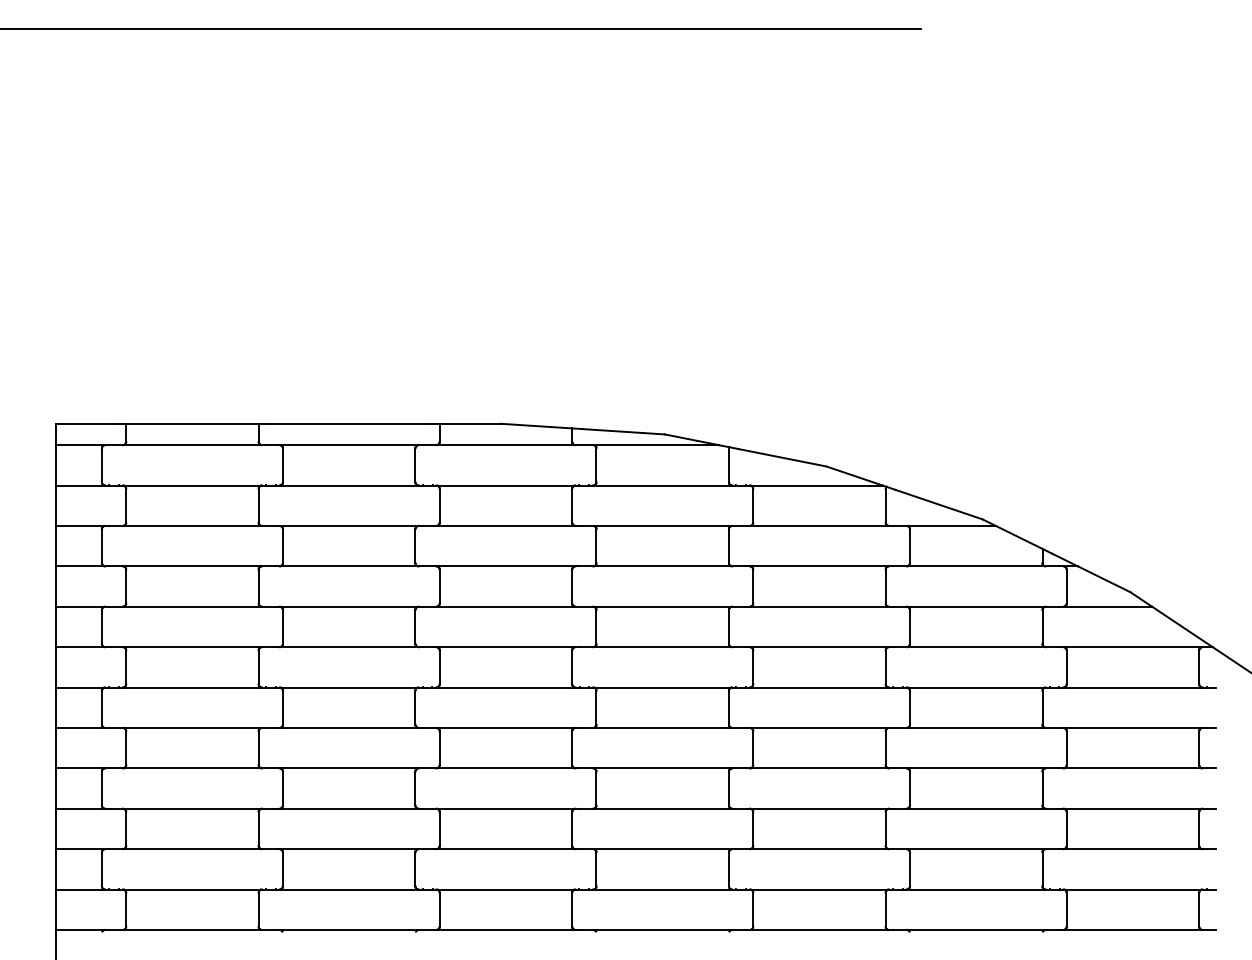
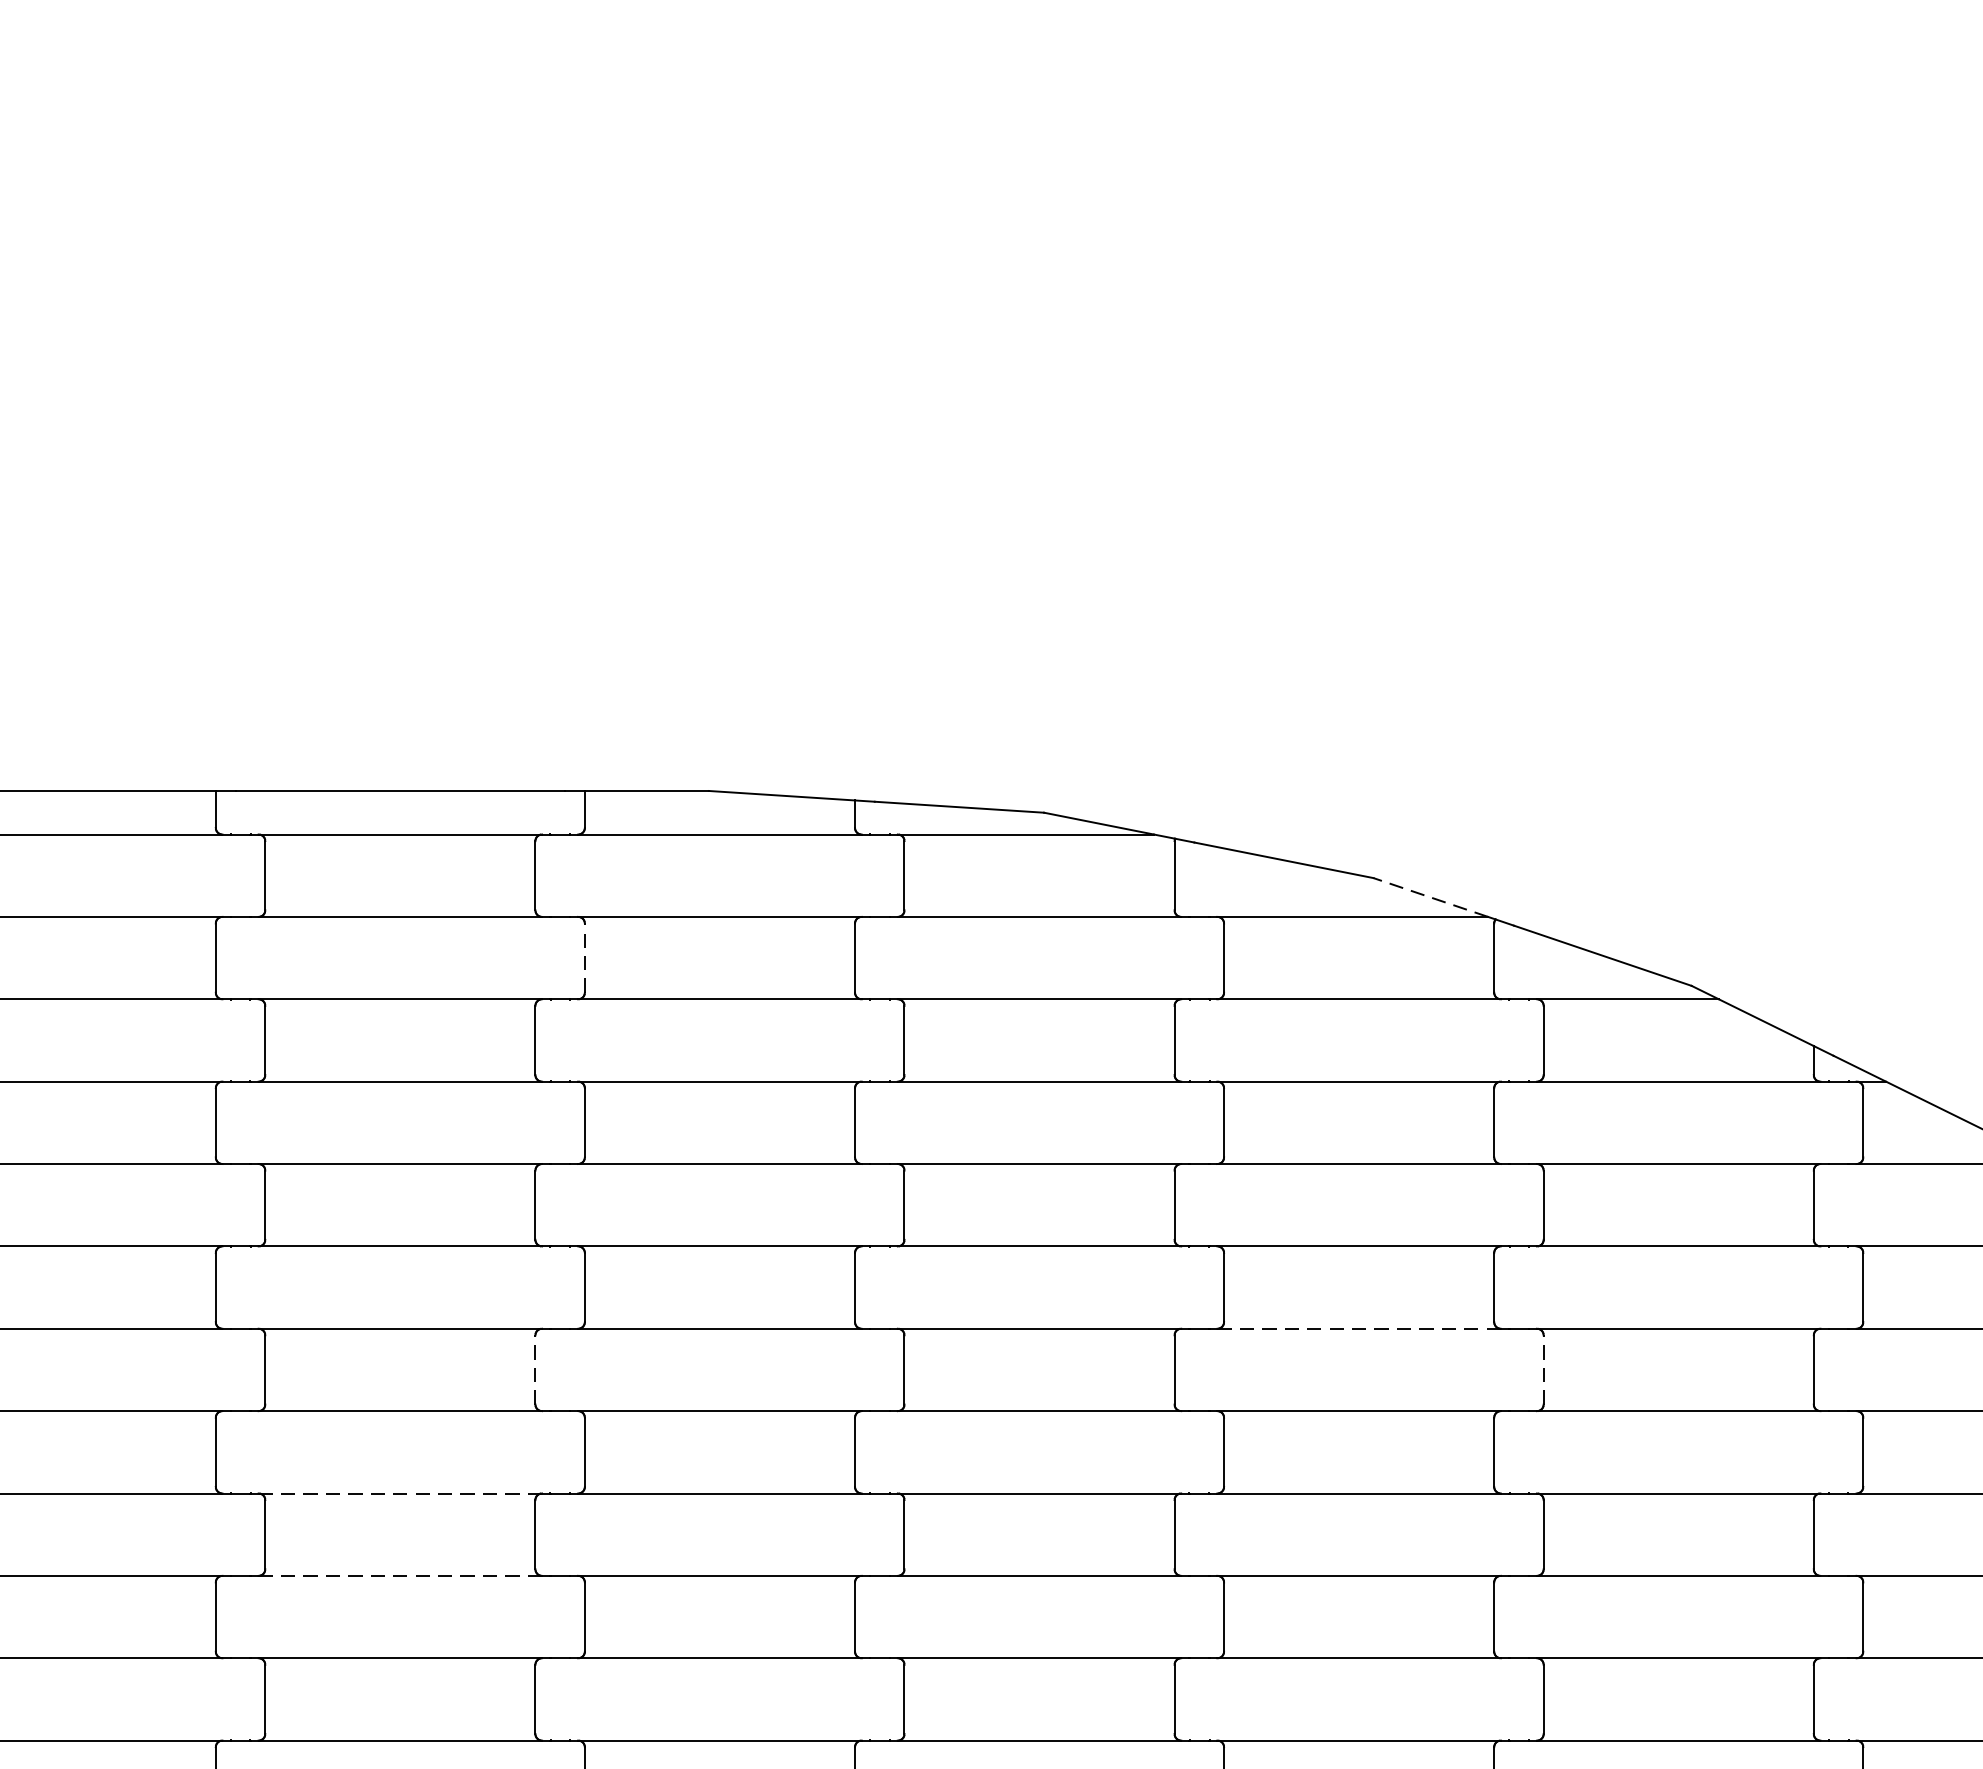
line: (854, 476) -> (1430, 898), solid -> dashed
line: (439, 505) -> (584, 957), solid -> dashed
line: (819, 687) -> (1359, 1328), solid -> dashed
line: (415, 707) -> (535, 1369), solid -> dashed
line: (909, 707) -> (1542, 1369), solid -> dashed
line: (349, 768) -> (400, 1493), solid -> dashed
line: (349, 808) -> (400, 1575), solid -> dashed

